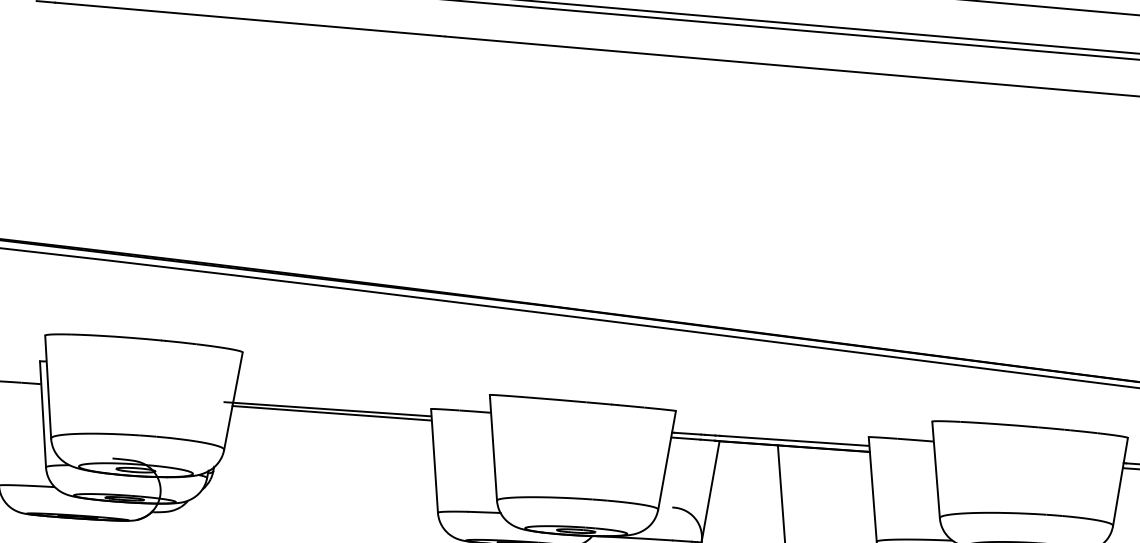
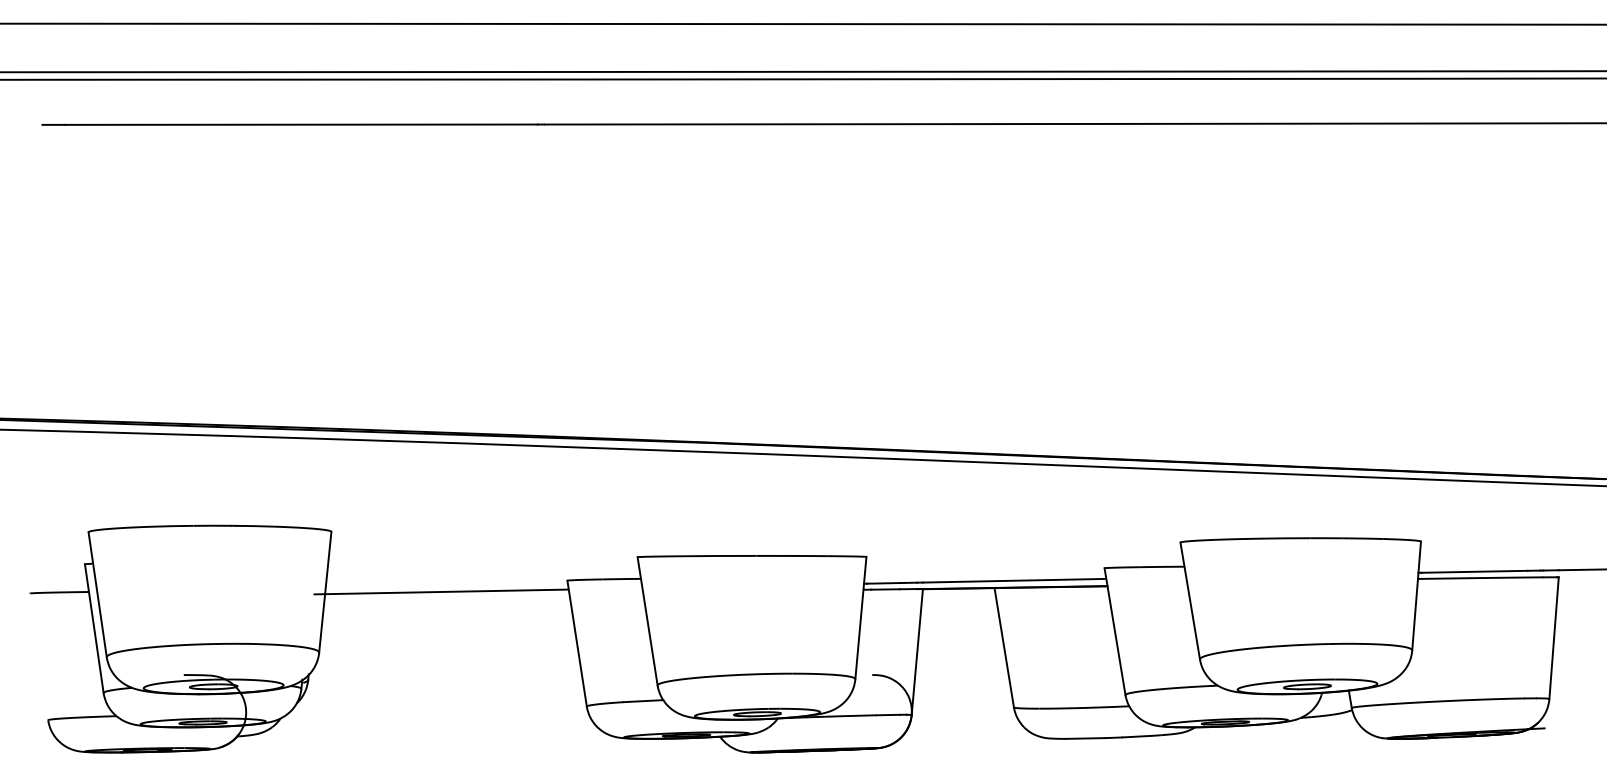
line: (330, 413) -> (445, 596), removed

